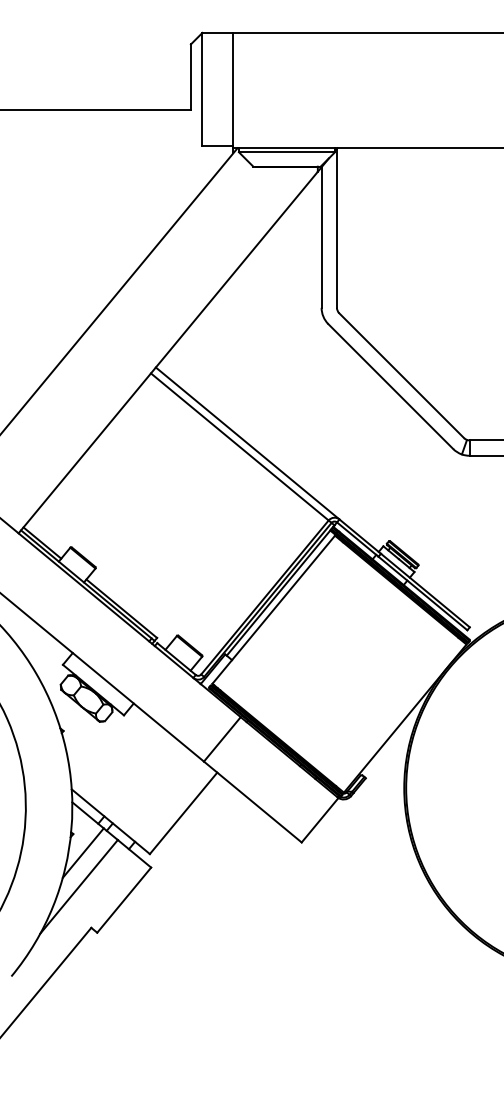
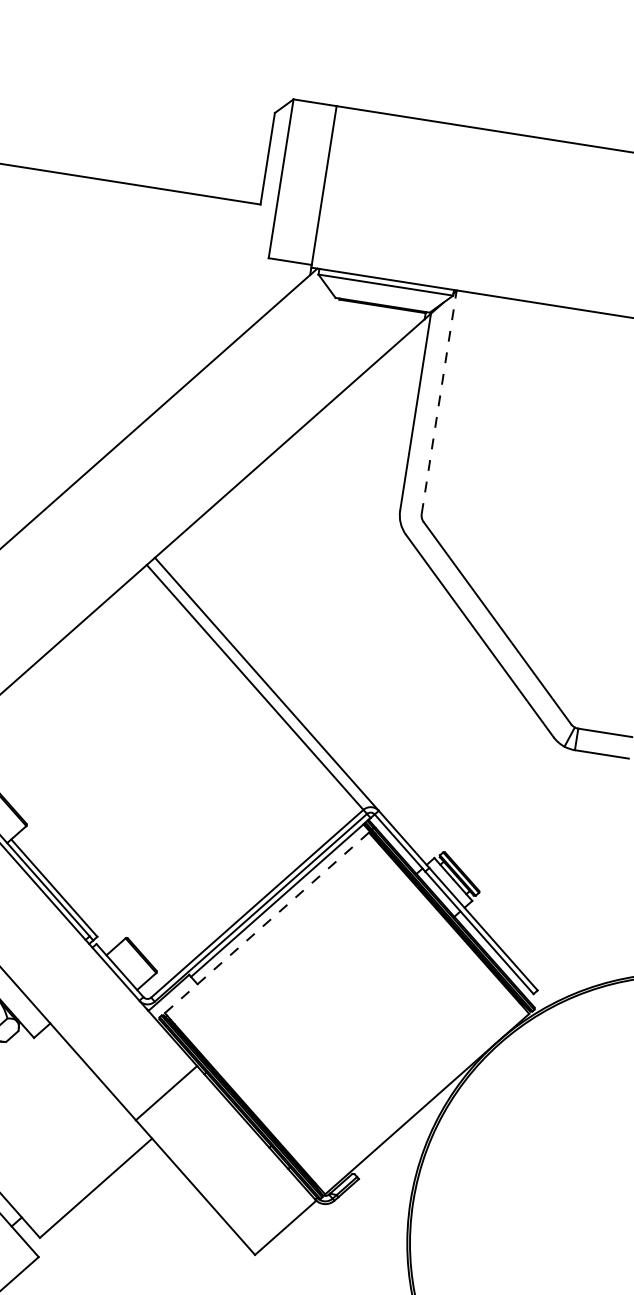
line: (336, 228) -> (438, 402), solid -> dashed
line: (274, 609) -> (268, 922), solid -> dashed

